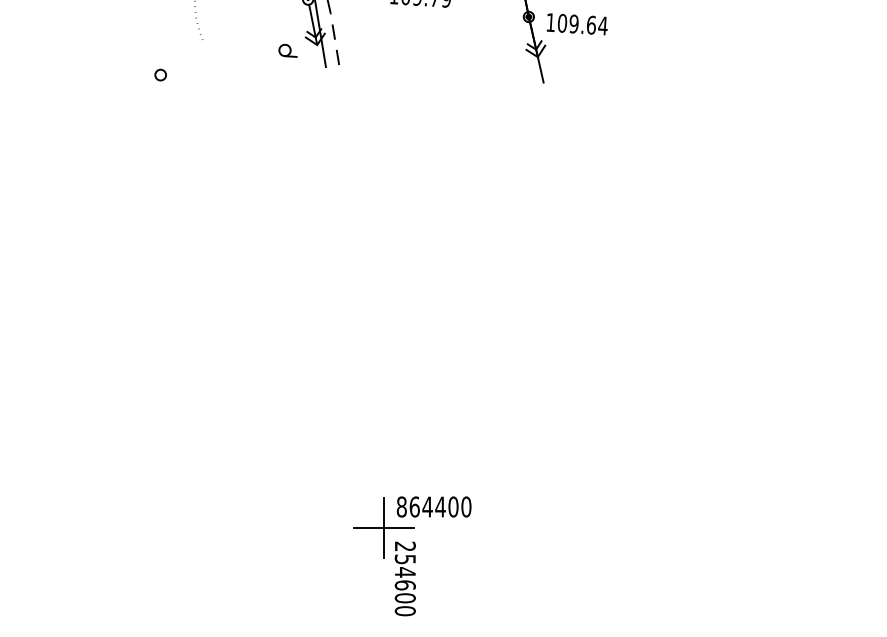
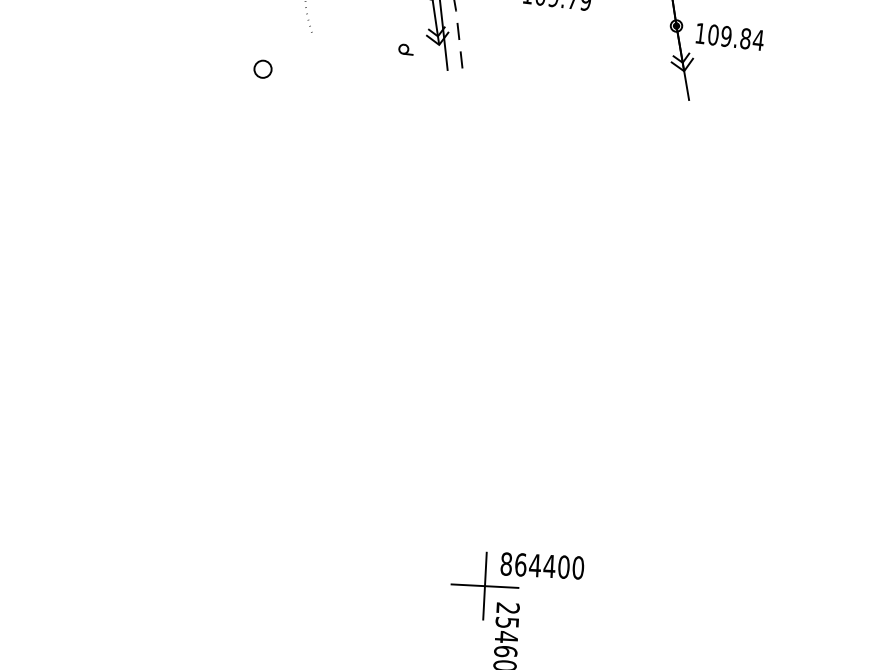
text: (590, 24) -> (744, 37), 109.64 -> 109.84
part: (287, 50) -> (405, 49), size x0.71
part: (160, 74) -> (262, 68), size x1.43

